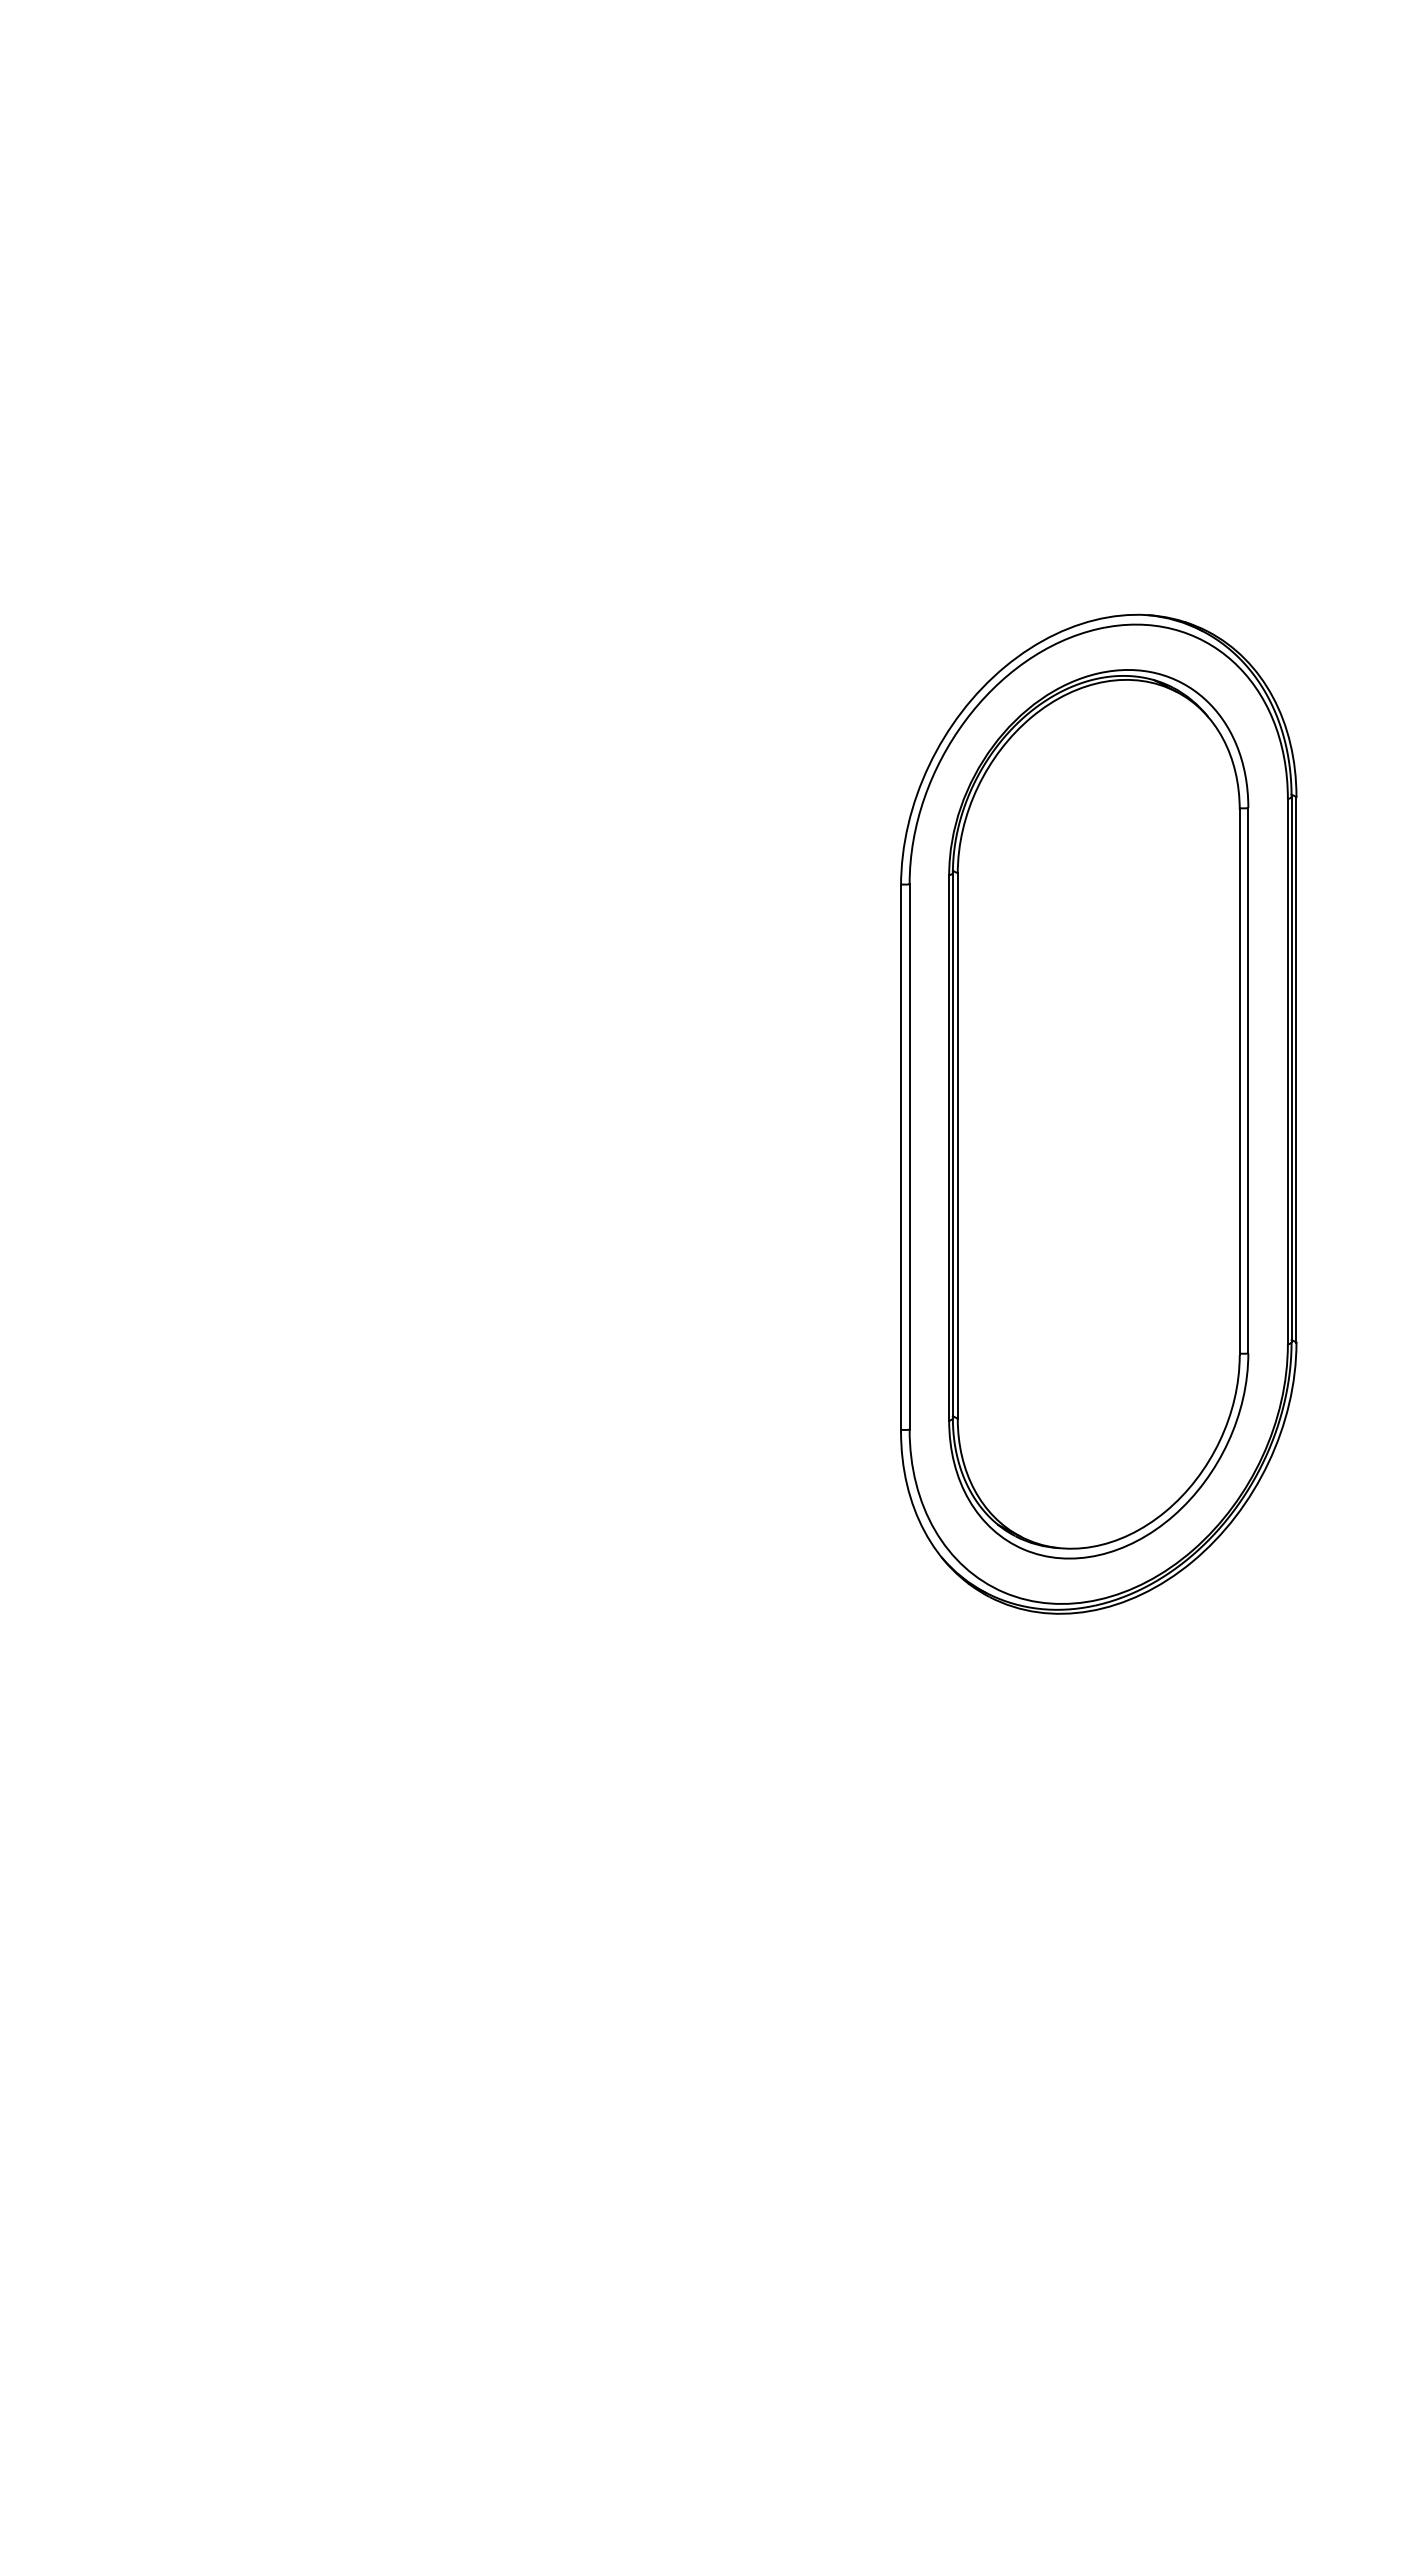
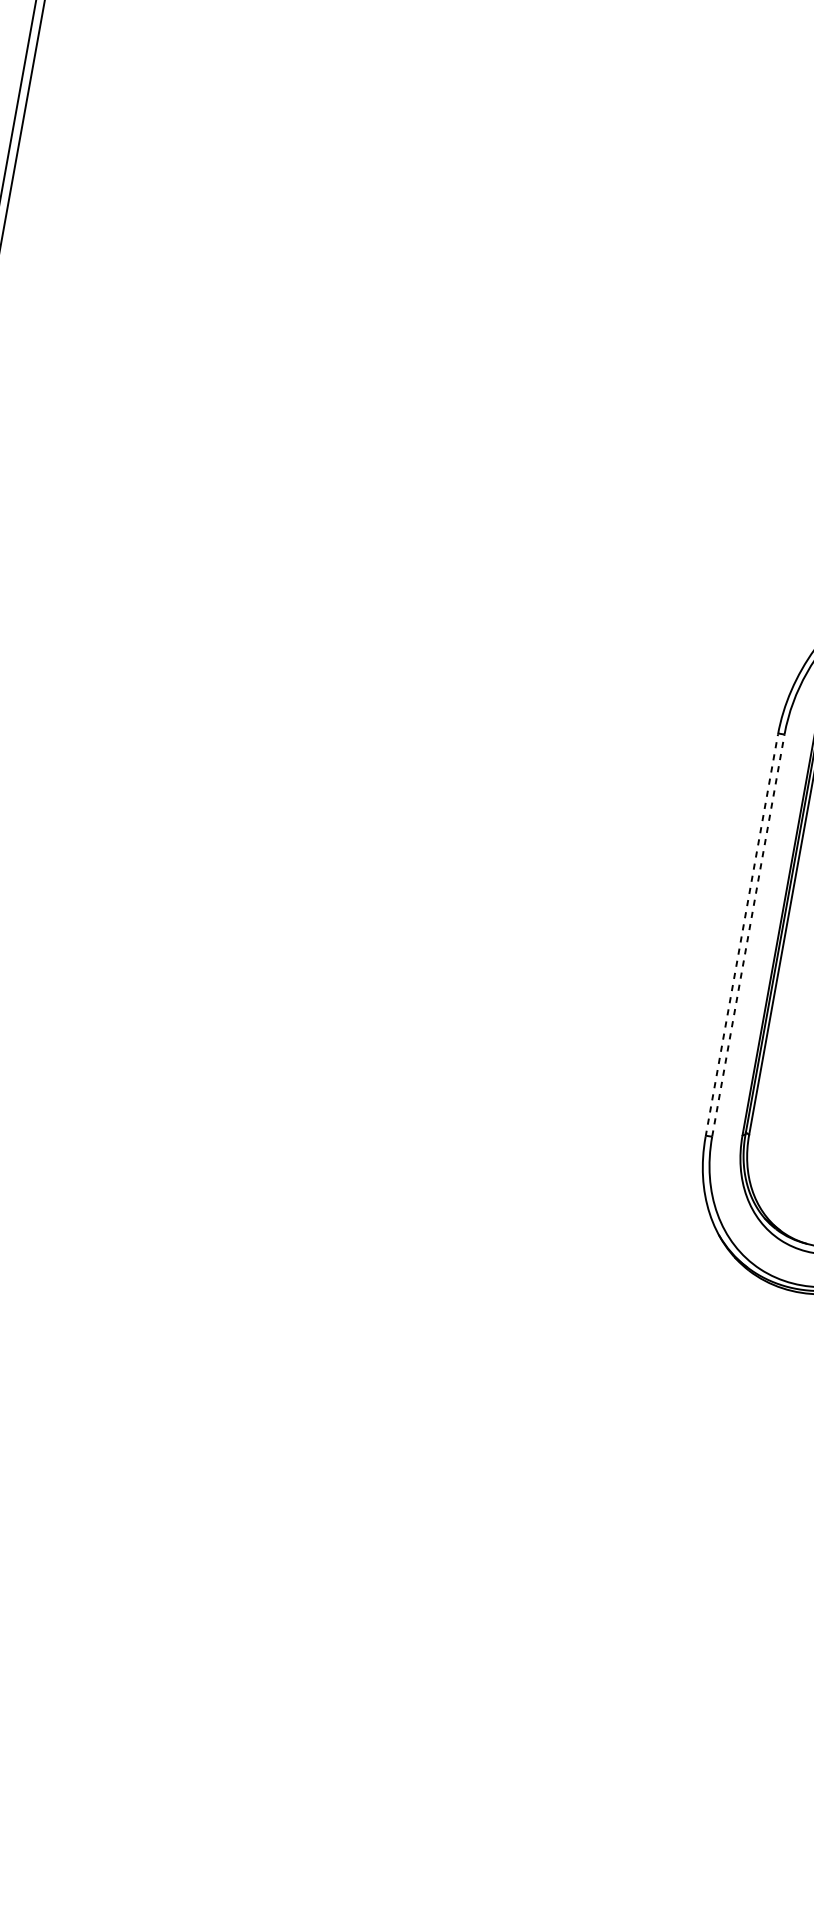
line: (909, 1156) -> (748, 935), solid -> dashed
line: (901, 1158) -> (742, 935), solid -> dashed

